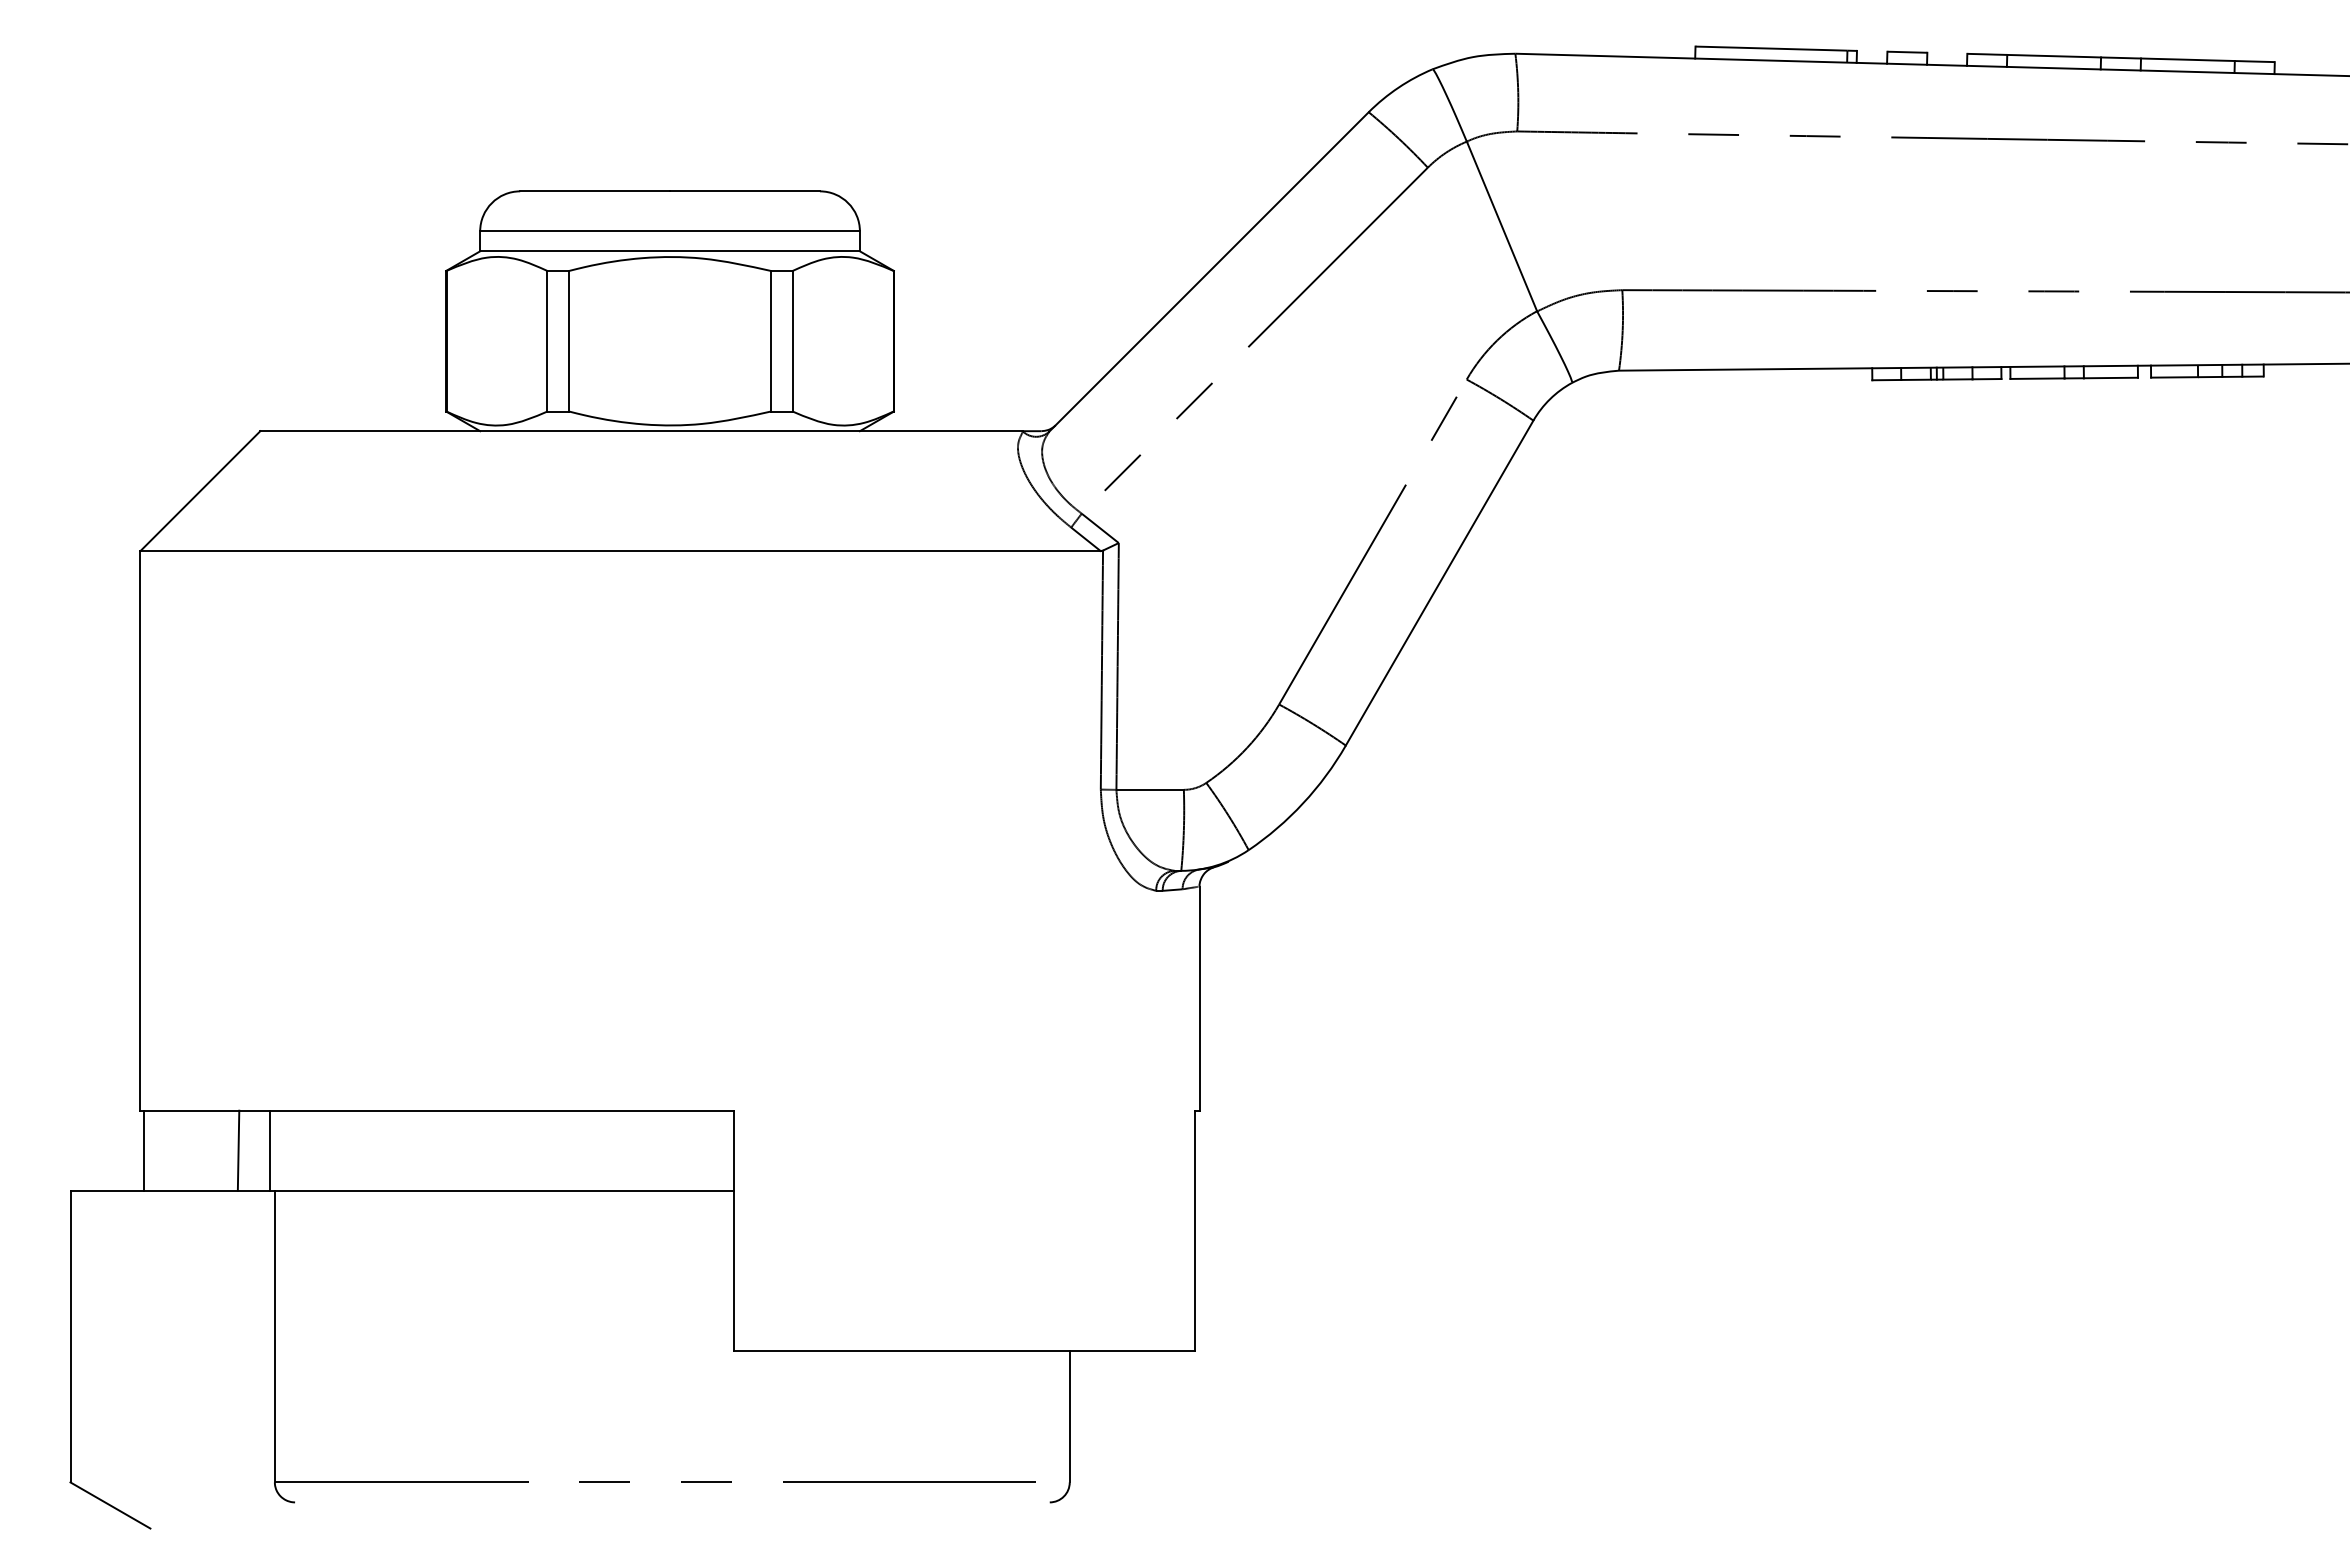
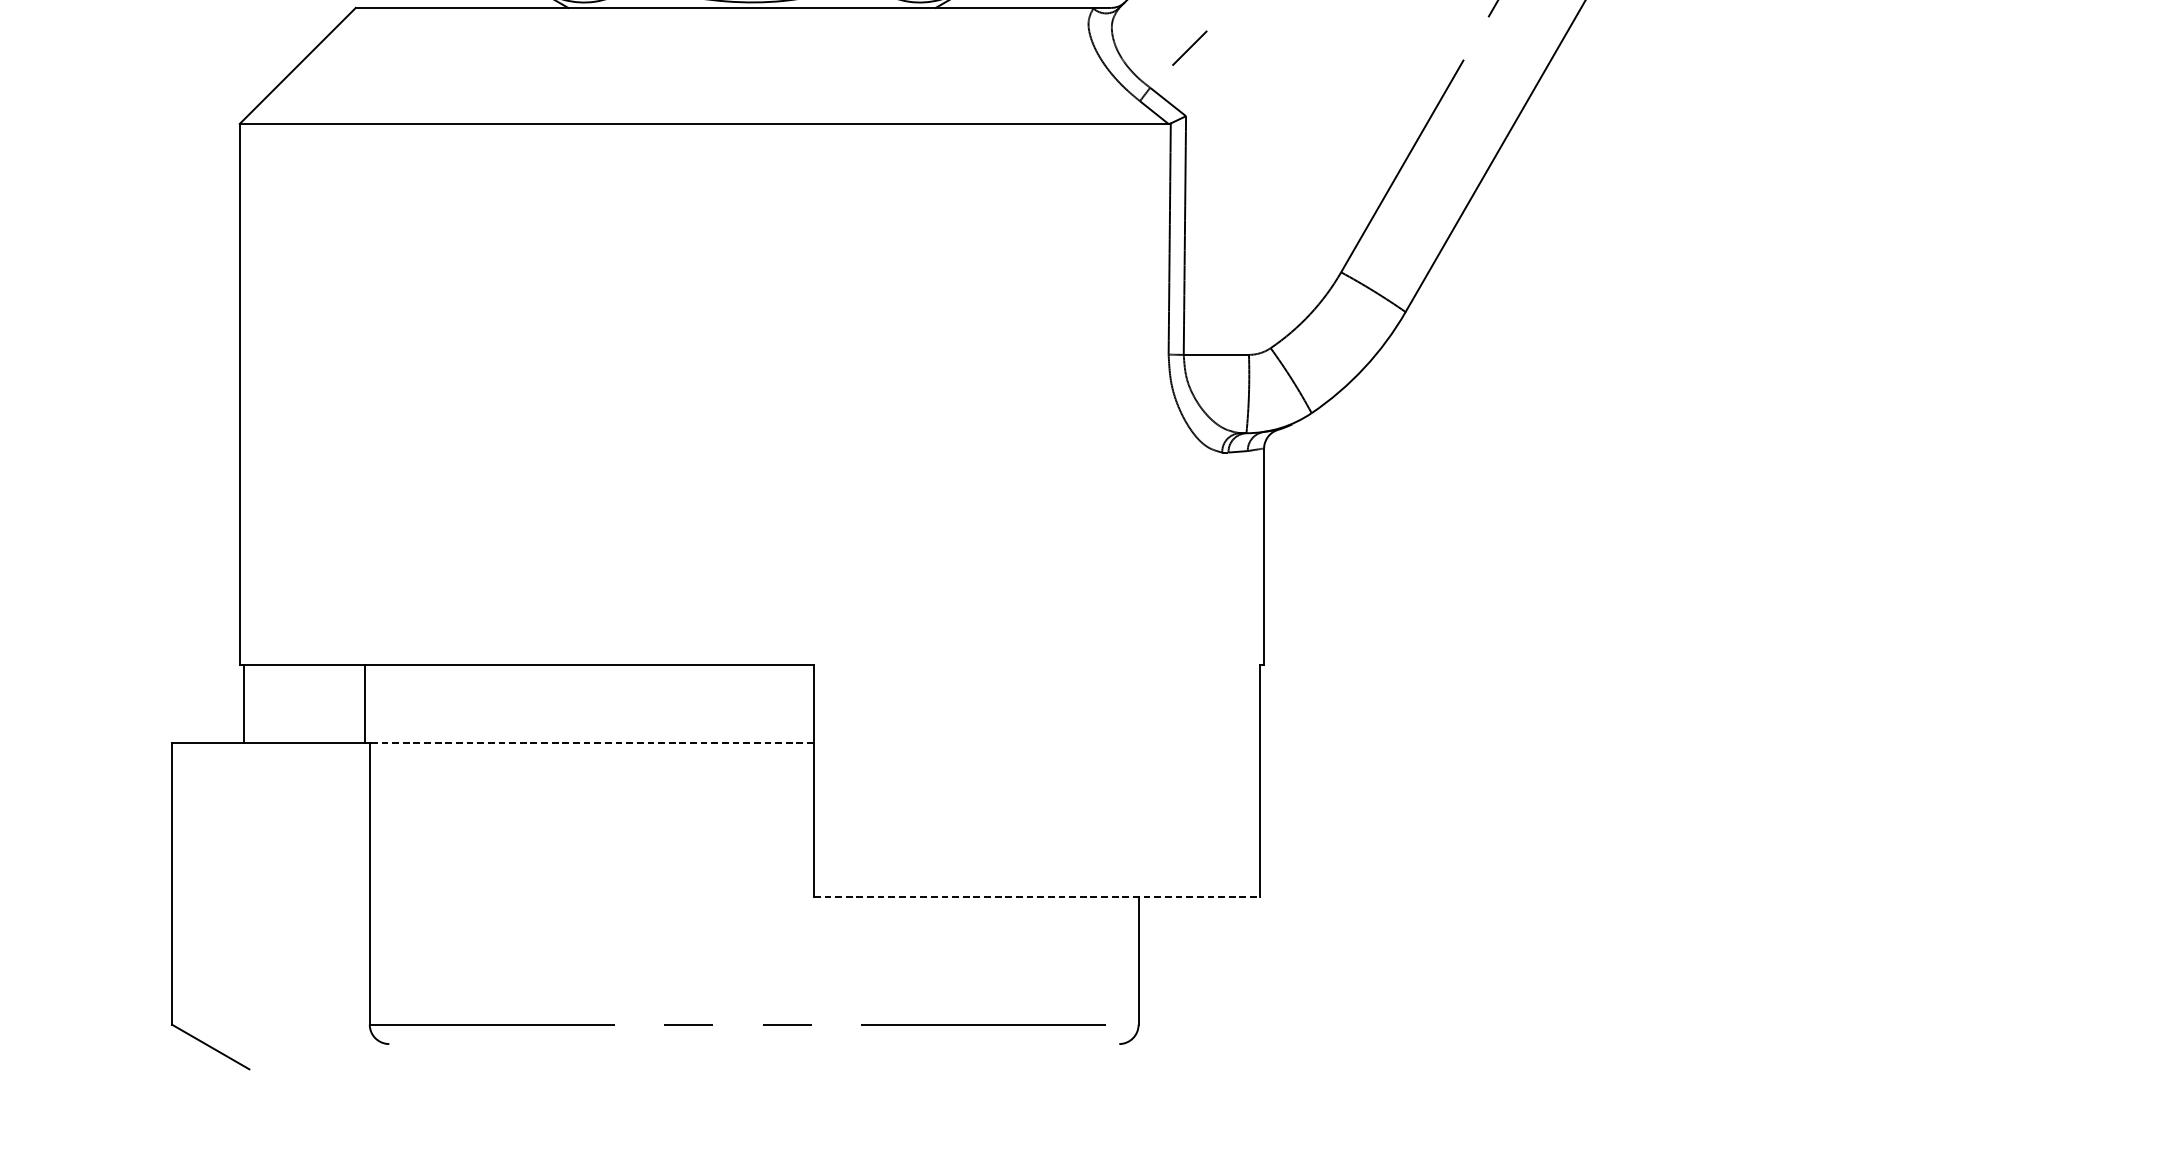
line: (238, 1150) -> (334, 703), removed
line: (504, 1190) -> (591, 742), solid -> dashed
line: (964, 1350) -> (1036, 897), solid -> dashed

